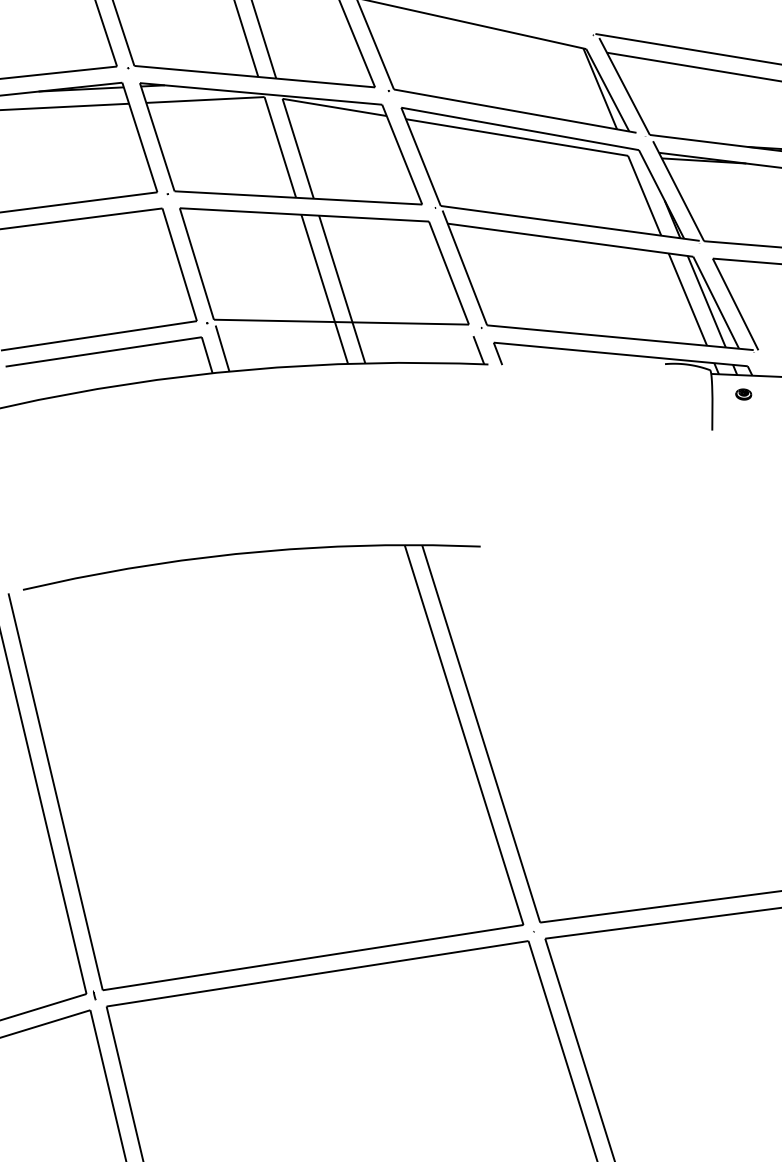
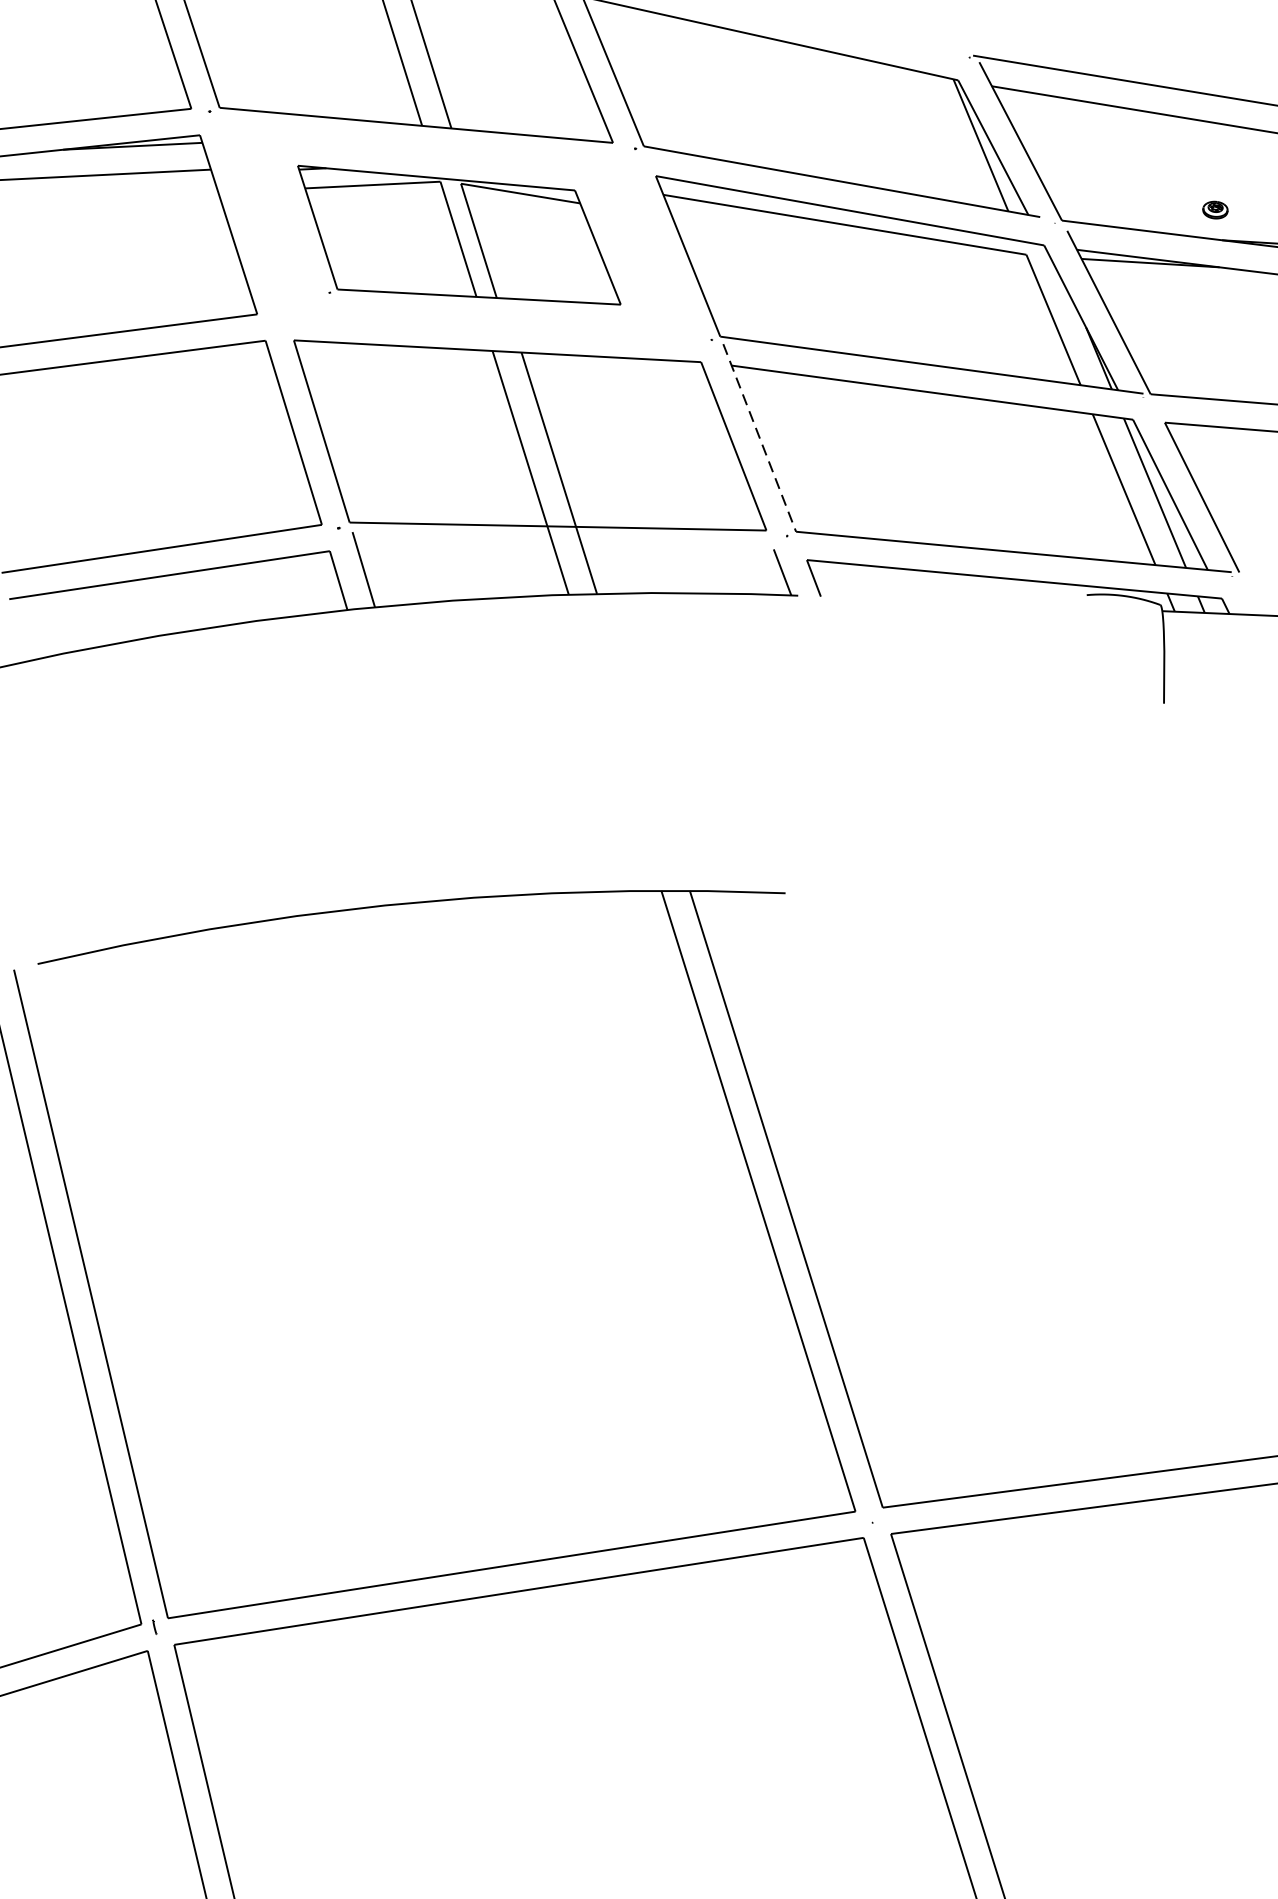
part: (280, 143) -> (458, 234), size x0.7
line: (464, 267) -> (759, 437), solid -> dashed
part: (743, 394) -> (1215, 210), moved

